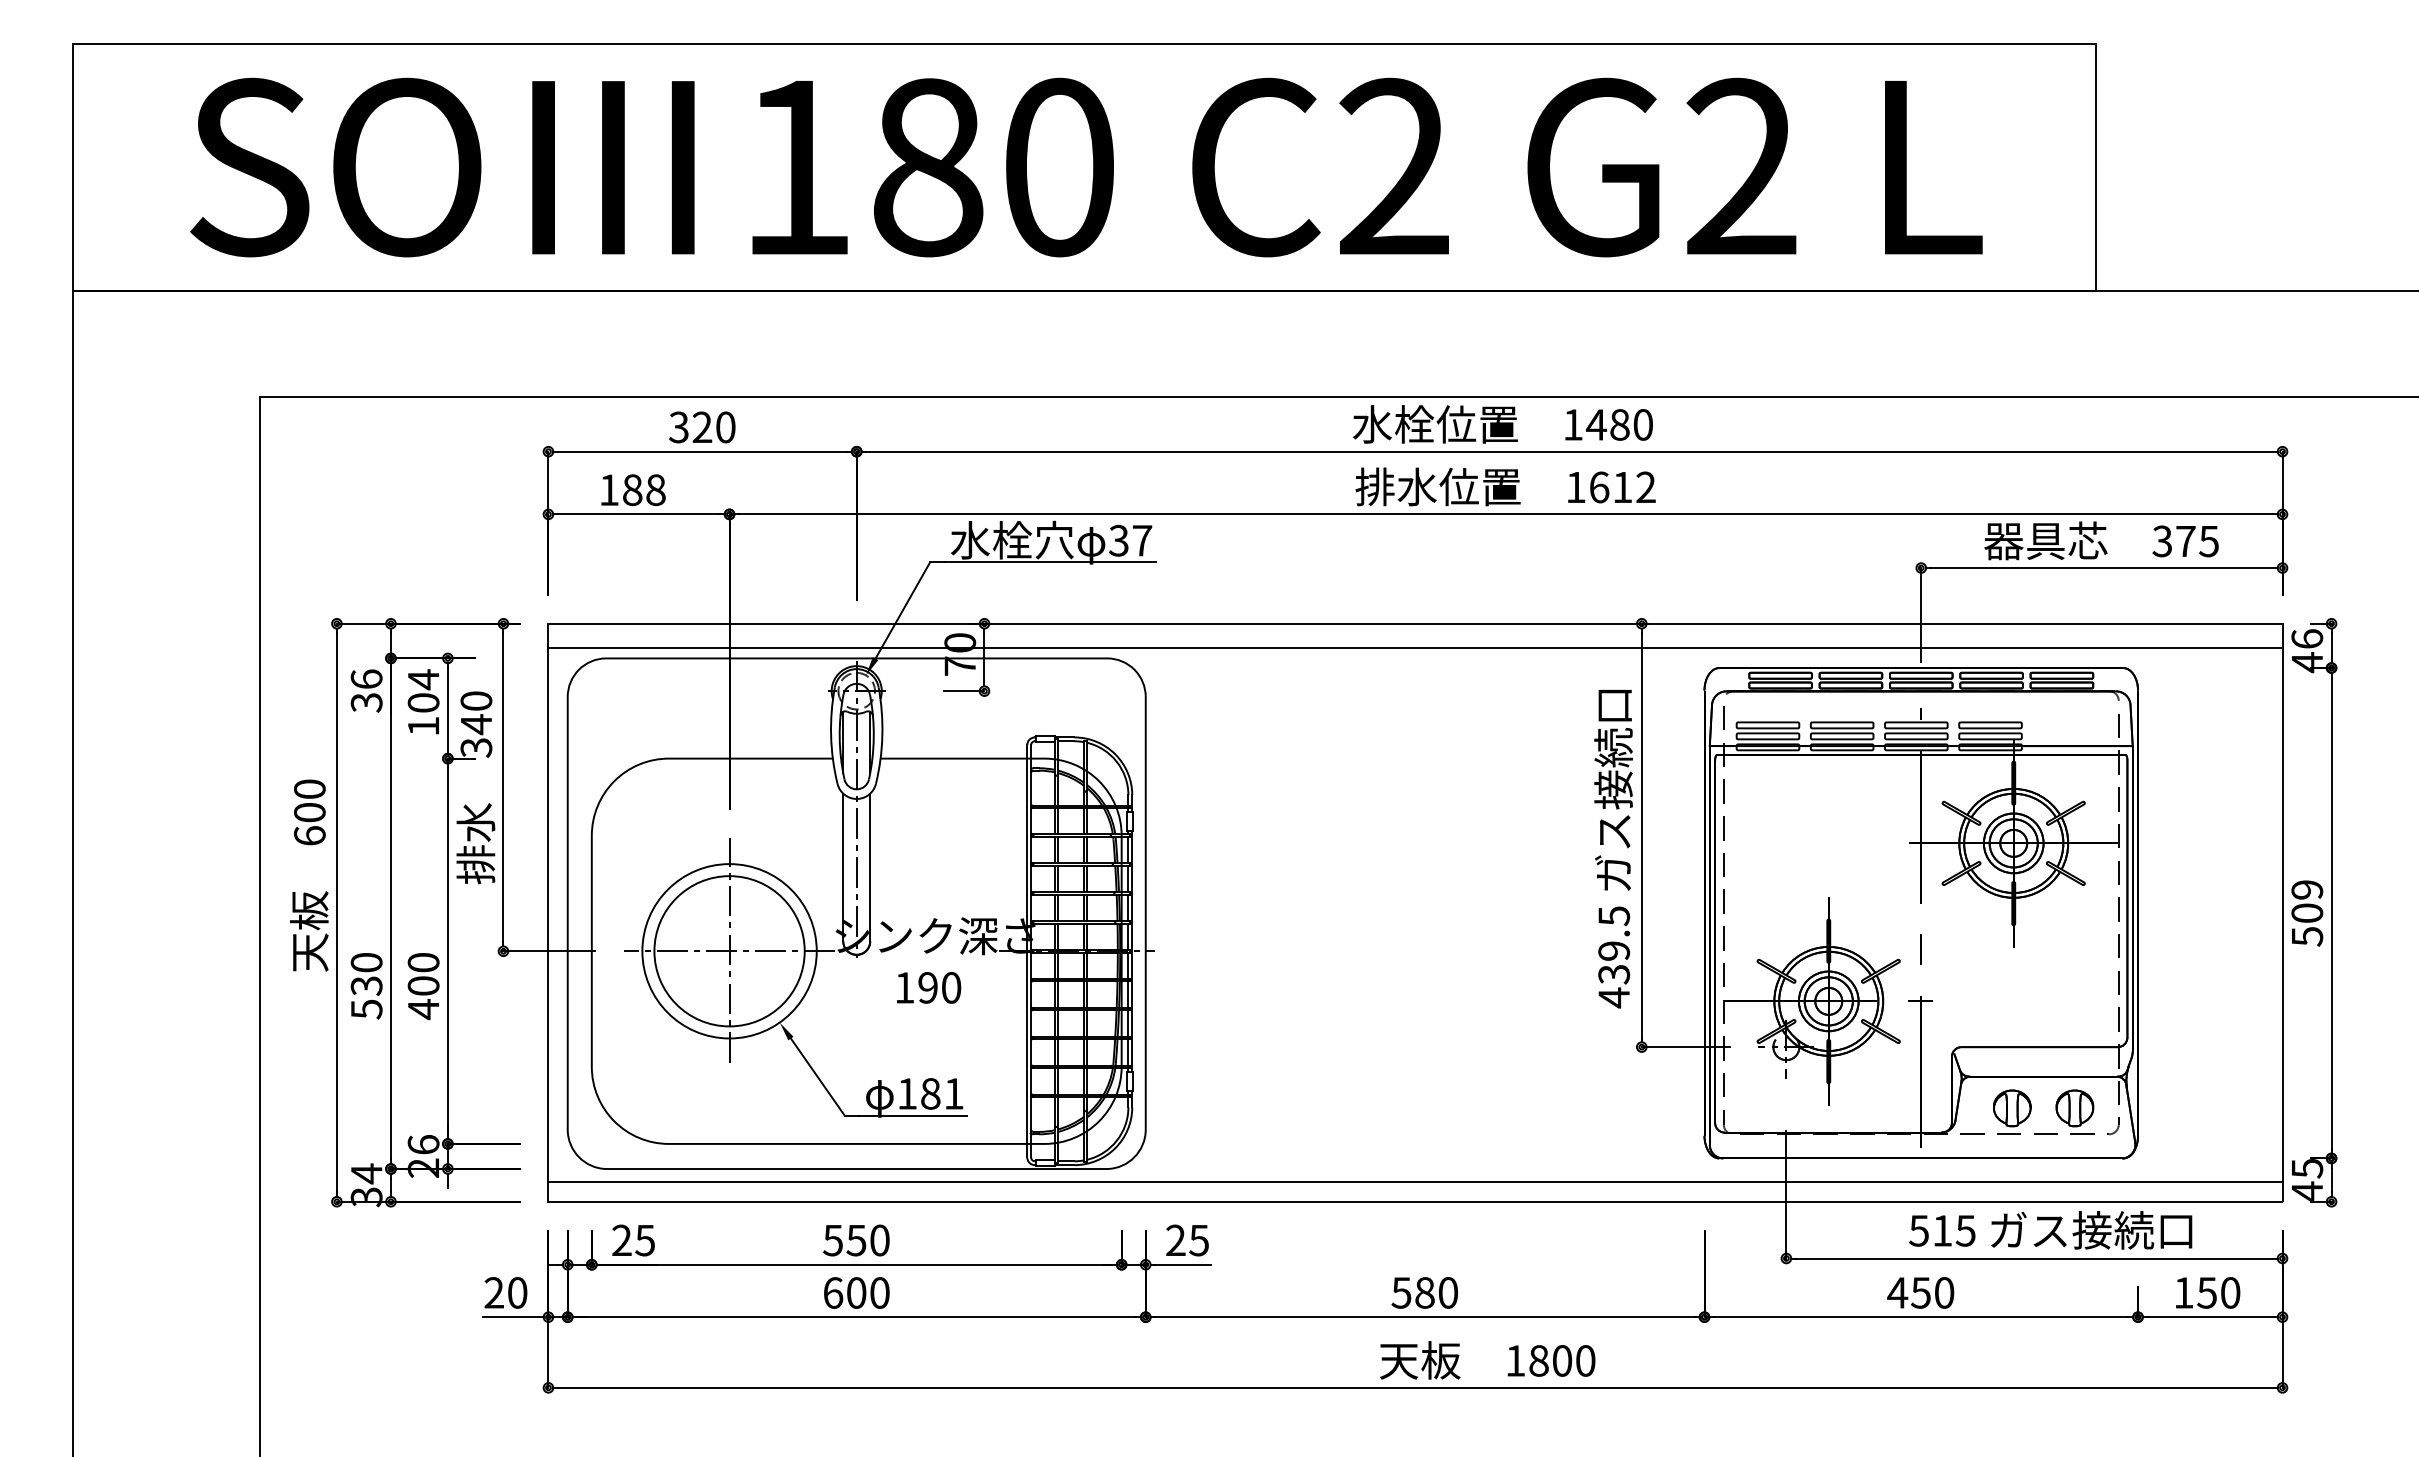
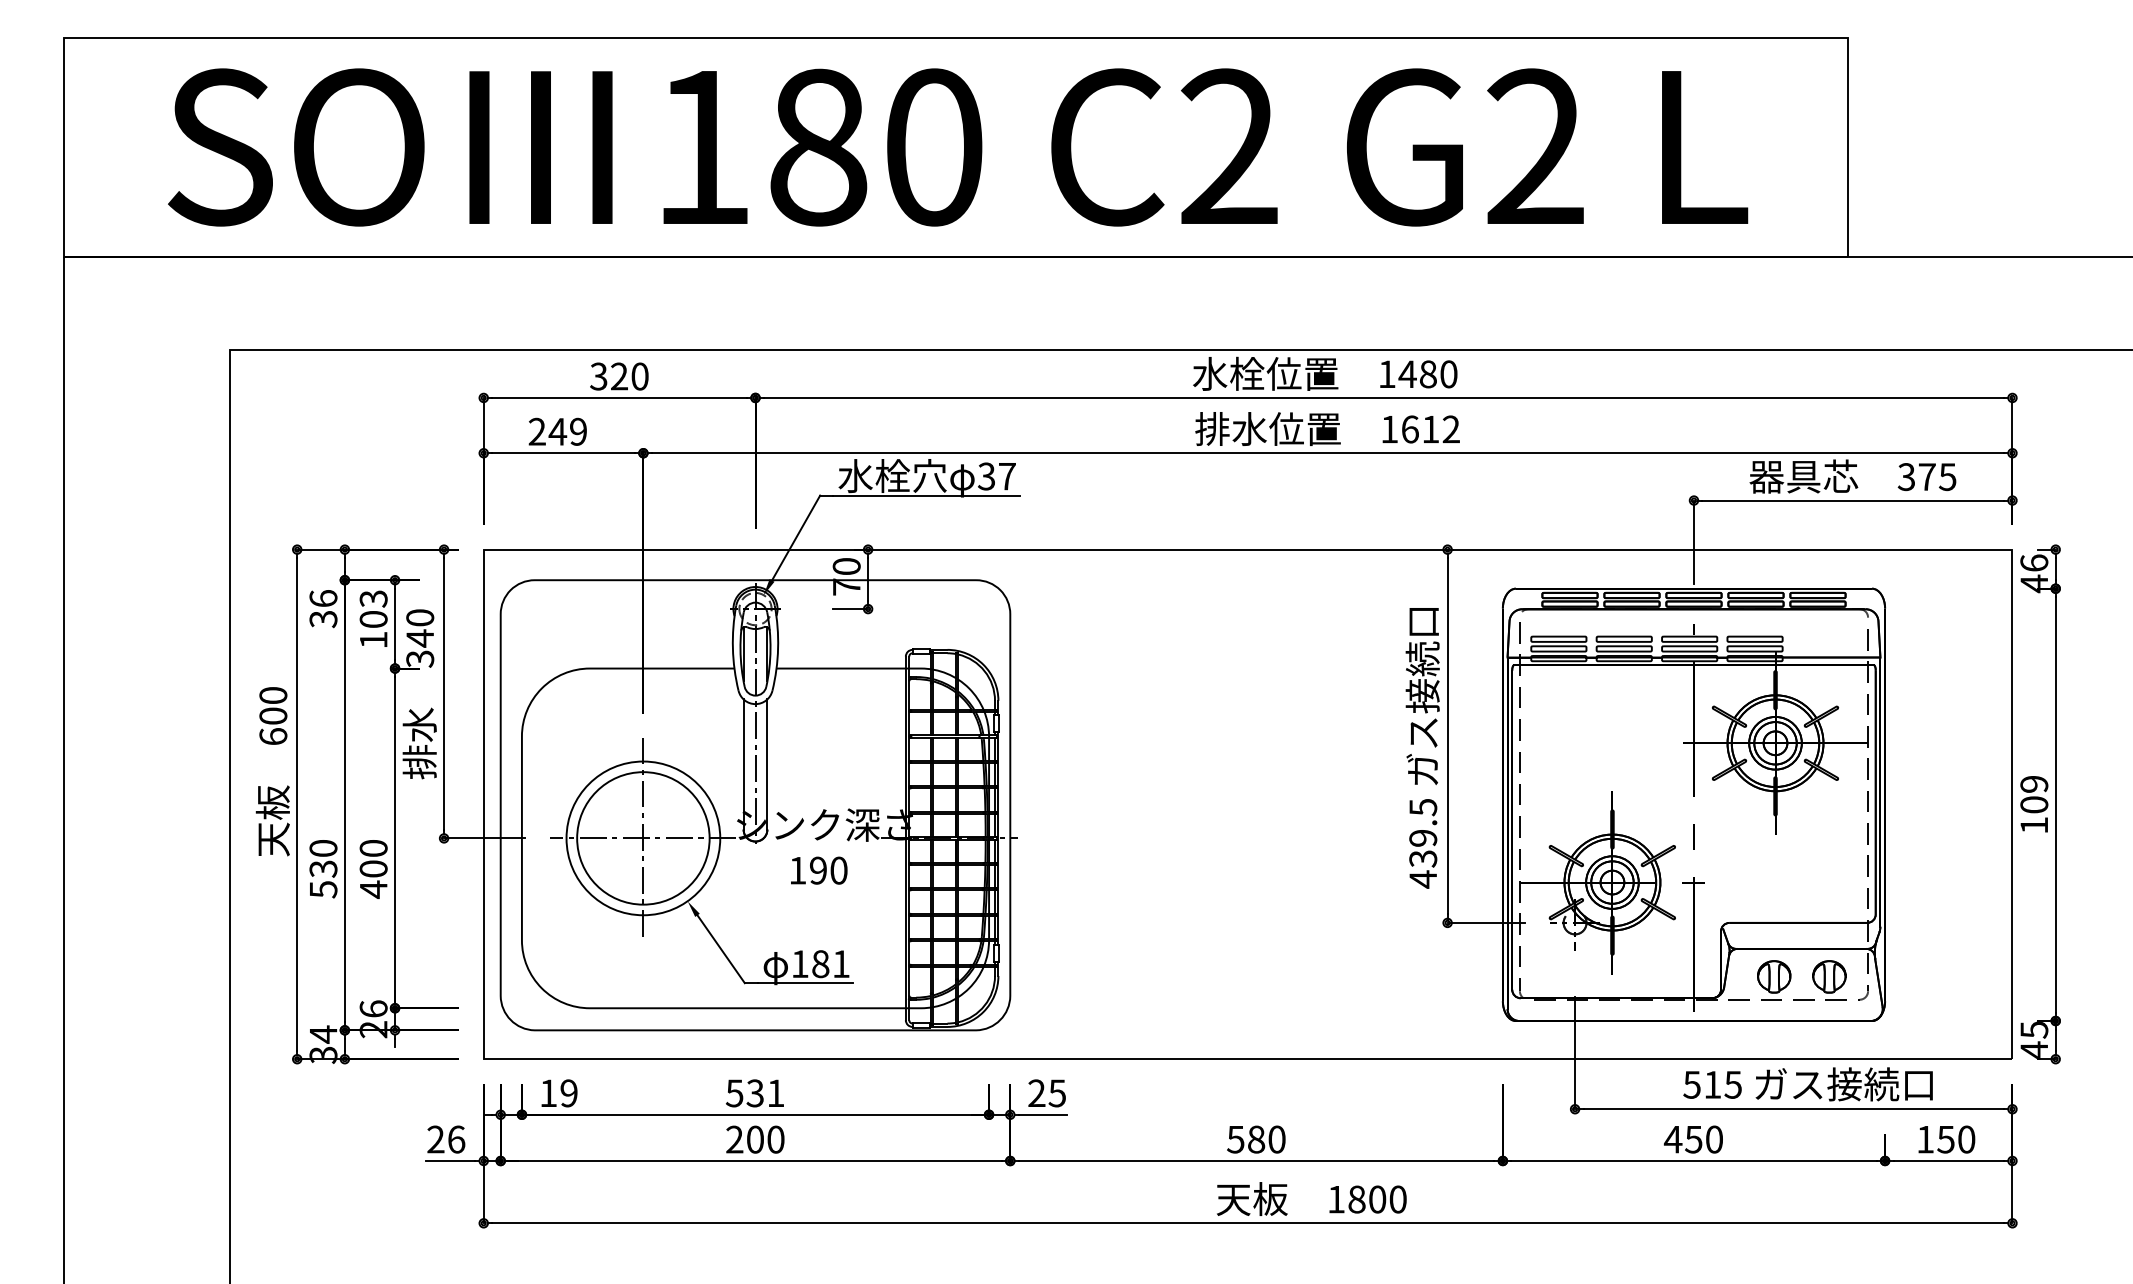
text: (632, 490) -> (557, 432), 188 -> 249
line: (1415, 647) -> (1248, 570), removed
text: (423, 679) -> (373, 598), 104 -> 103
text: (2307, 936) -> (2034, 825), 509 -> 109
line: (1415, 1181) -> (1248, 1041), removed
text: (633, 1240) -> (558, 1093), 25 -> 19
text: (867, 1240) -> (764, 1093), 550 -> 531
text: (517, 1292) -> (456, 1139), 20 -> 26
text: (833, 1292) -> (735, 1139), 600 -> 200

